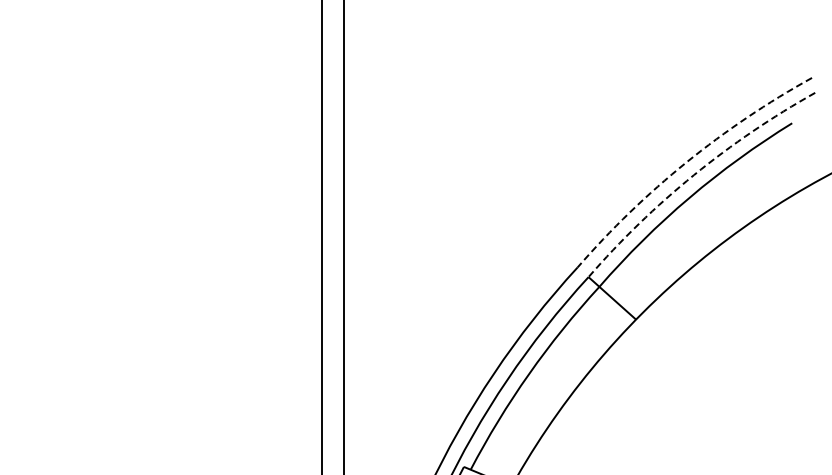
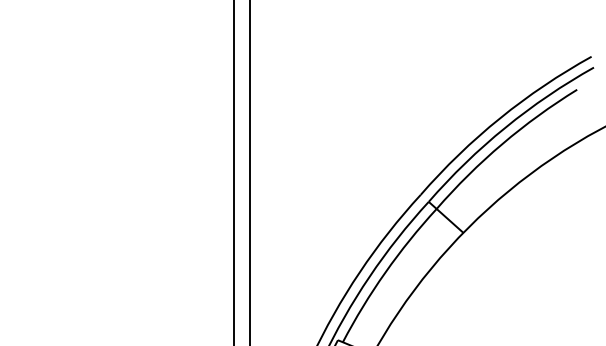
arc: (686, 162) -> (500, 118), dashed -> solid
arc: (693, 175) -> (505, 127), dashed -> solid

